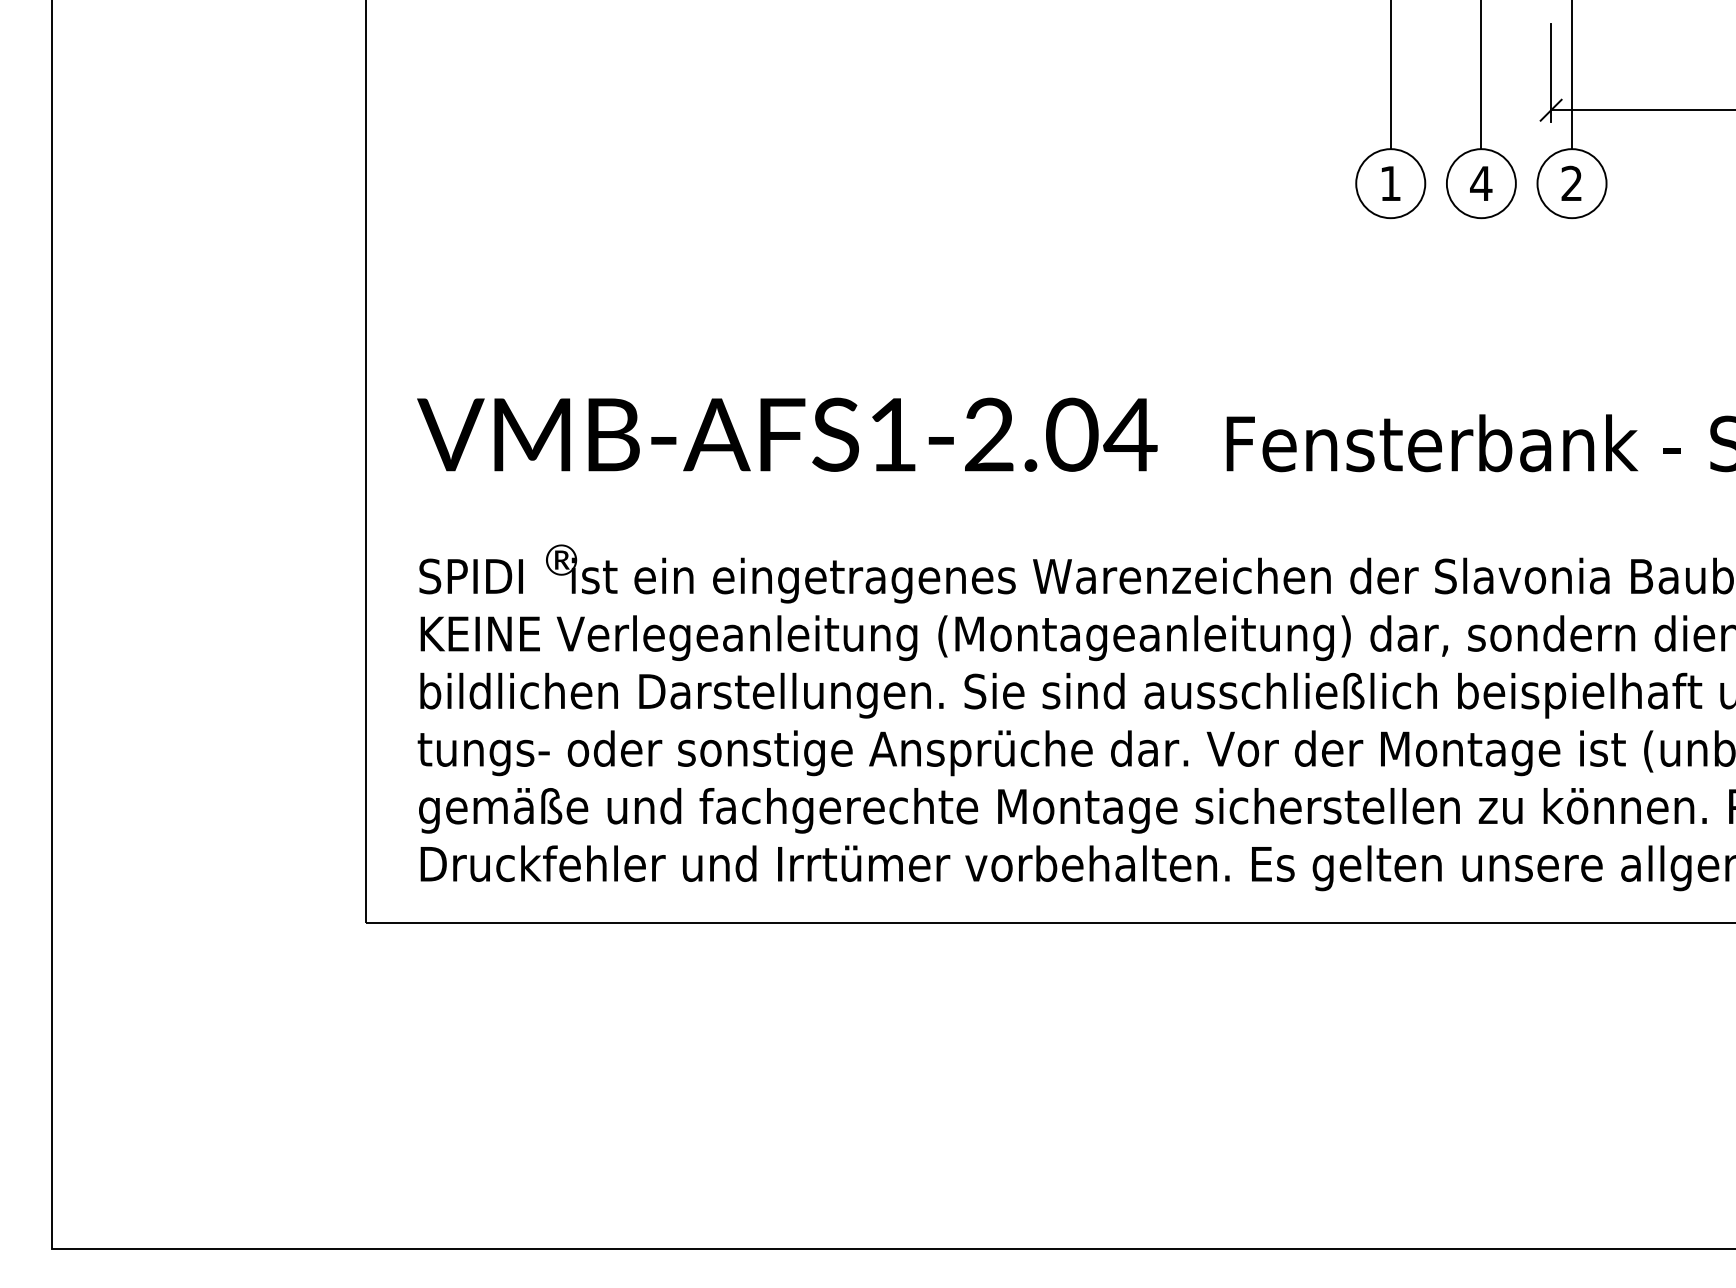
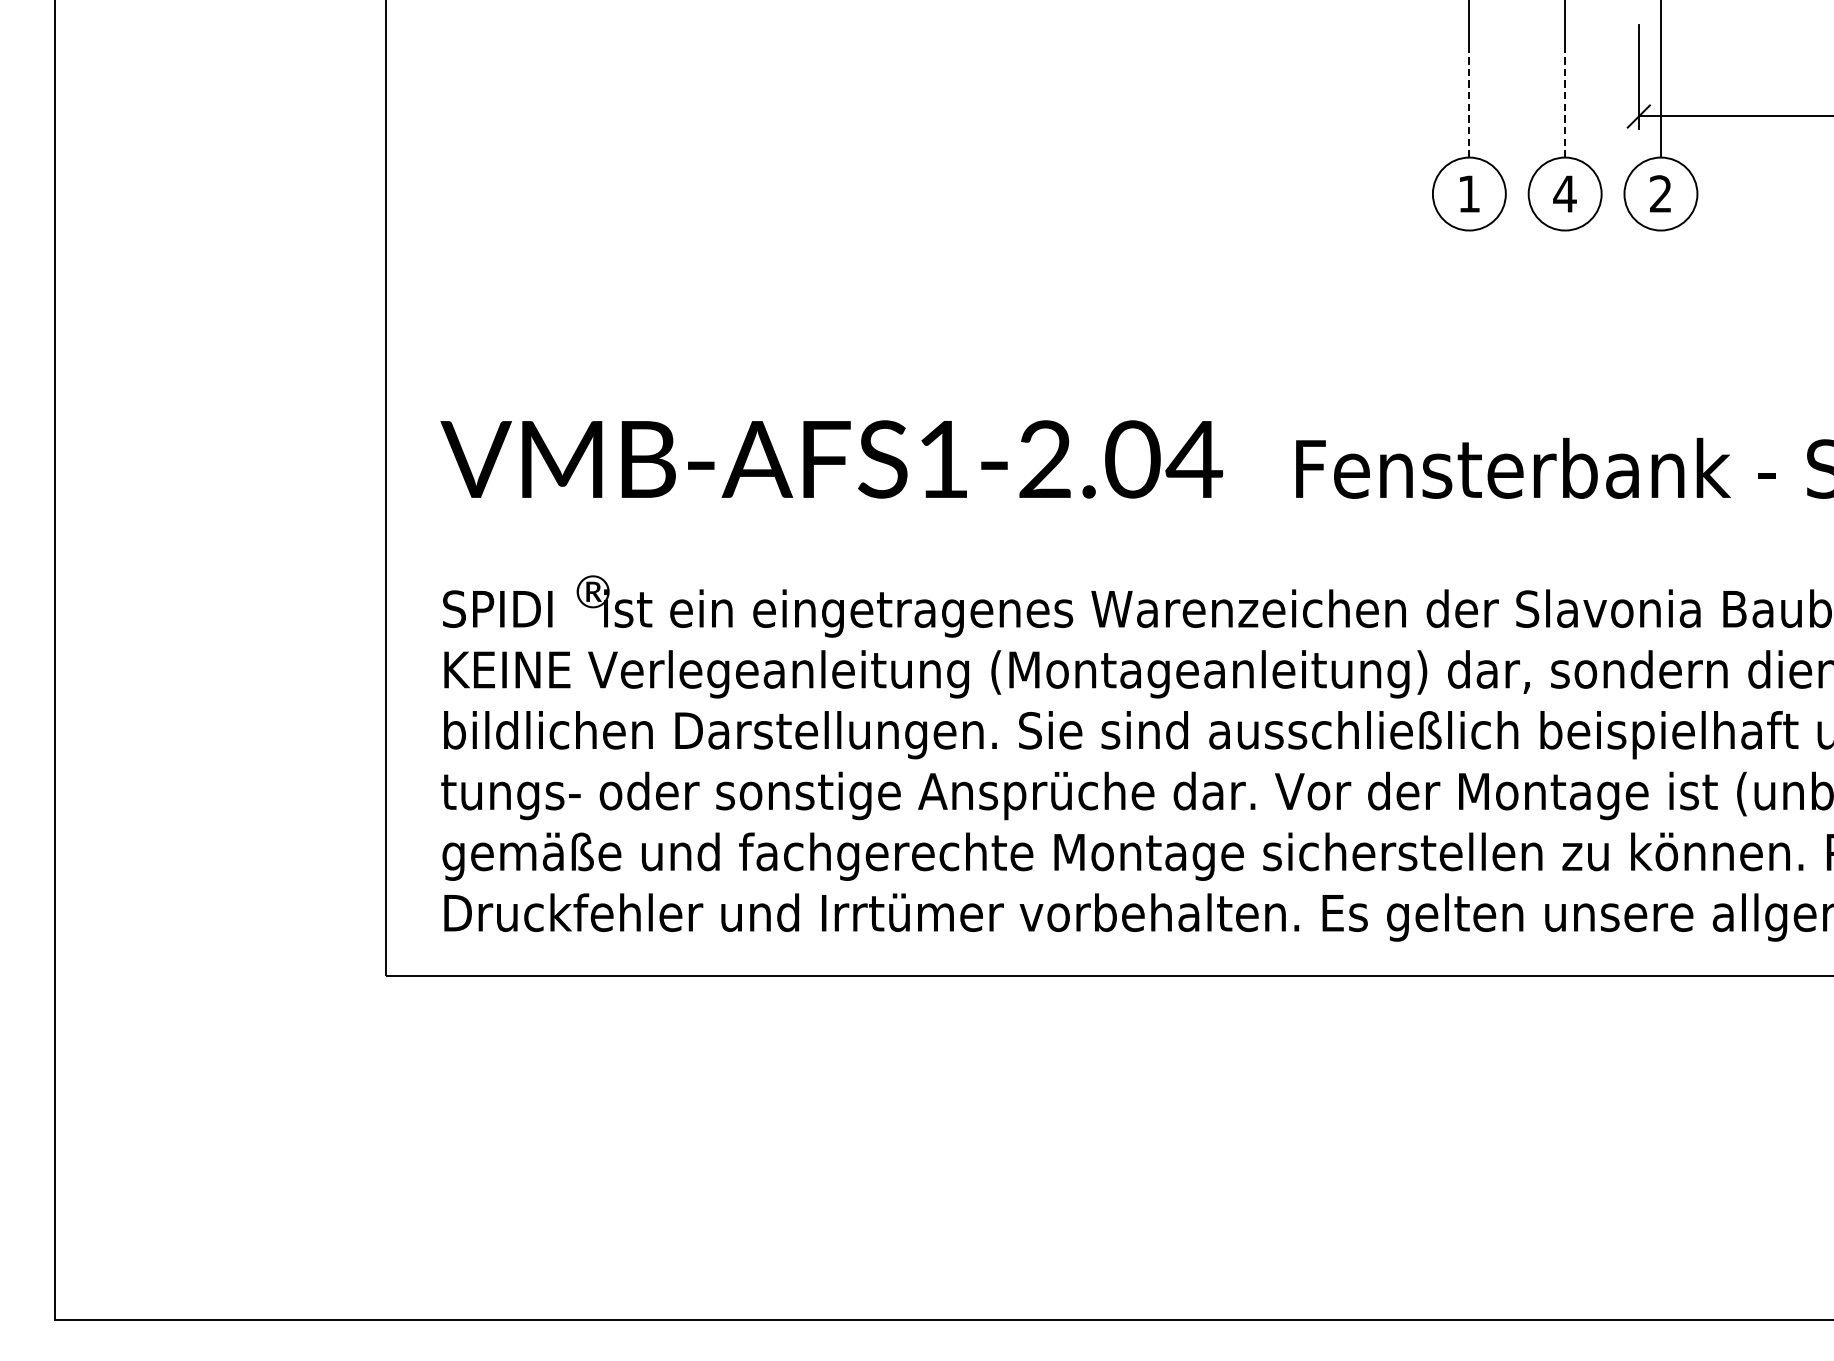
line: (1390, 97) -> (1469, 103), solid -> dashed
line: (1481, 97) -> (1565, 103), solid -> dashed

